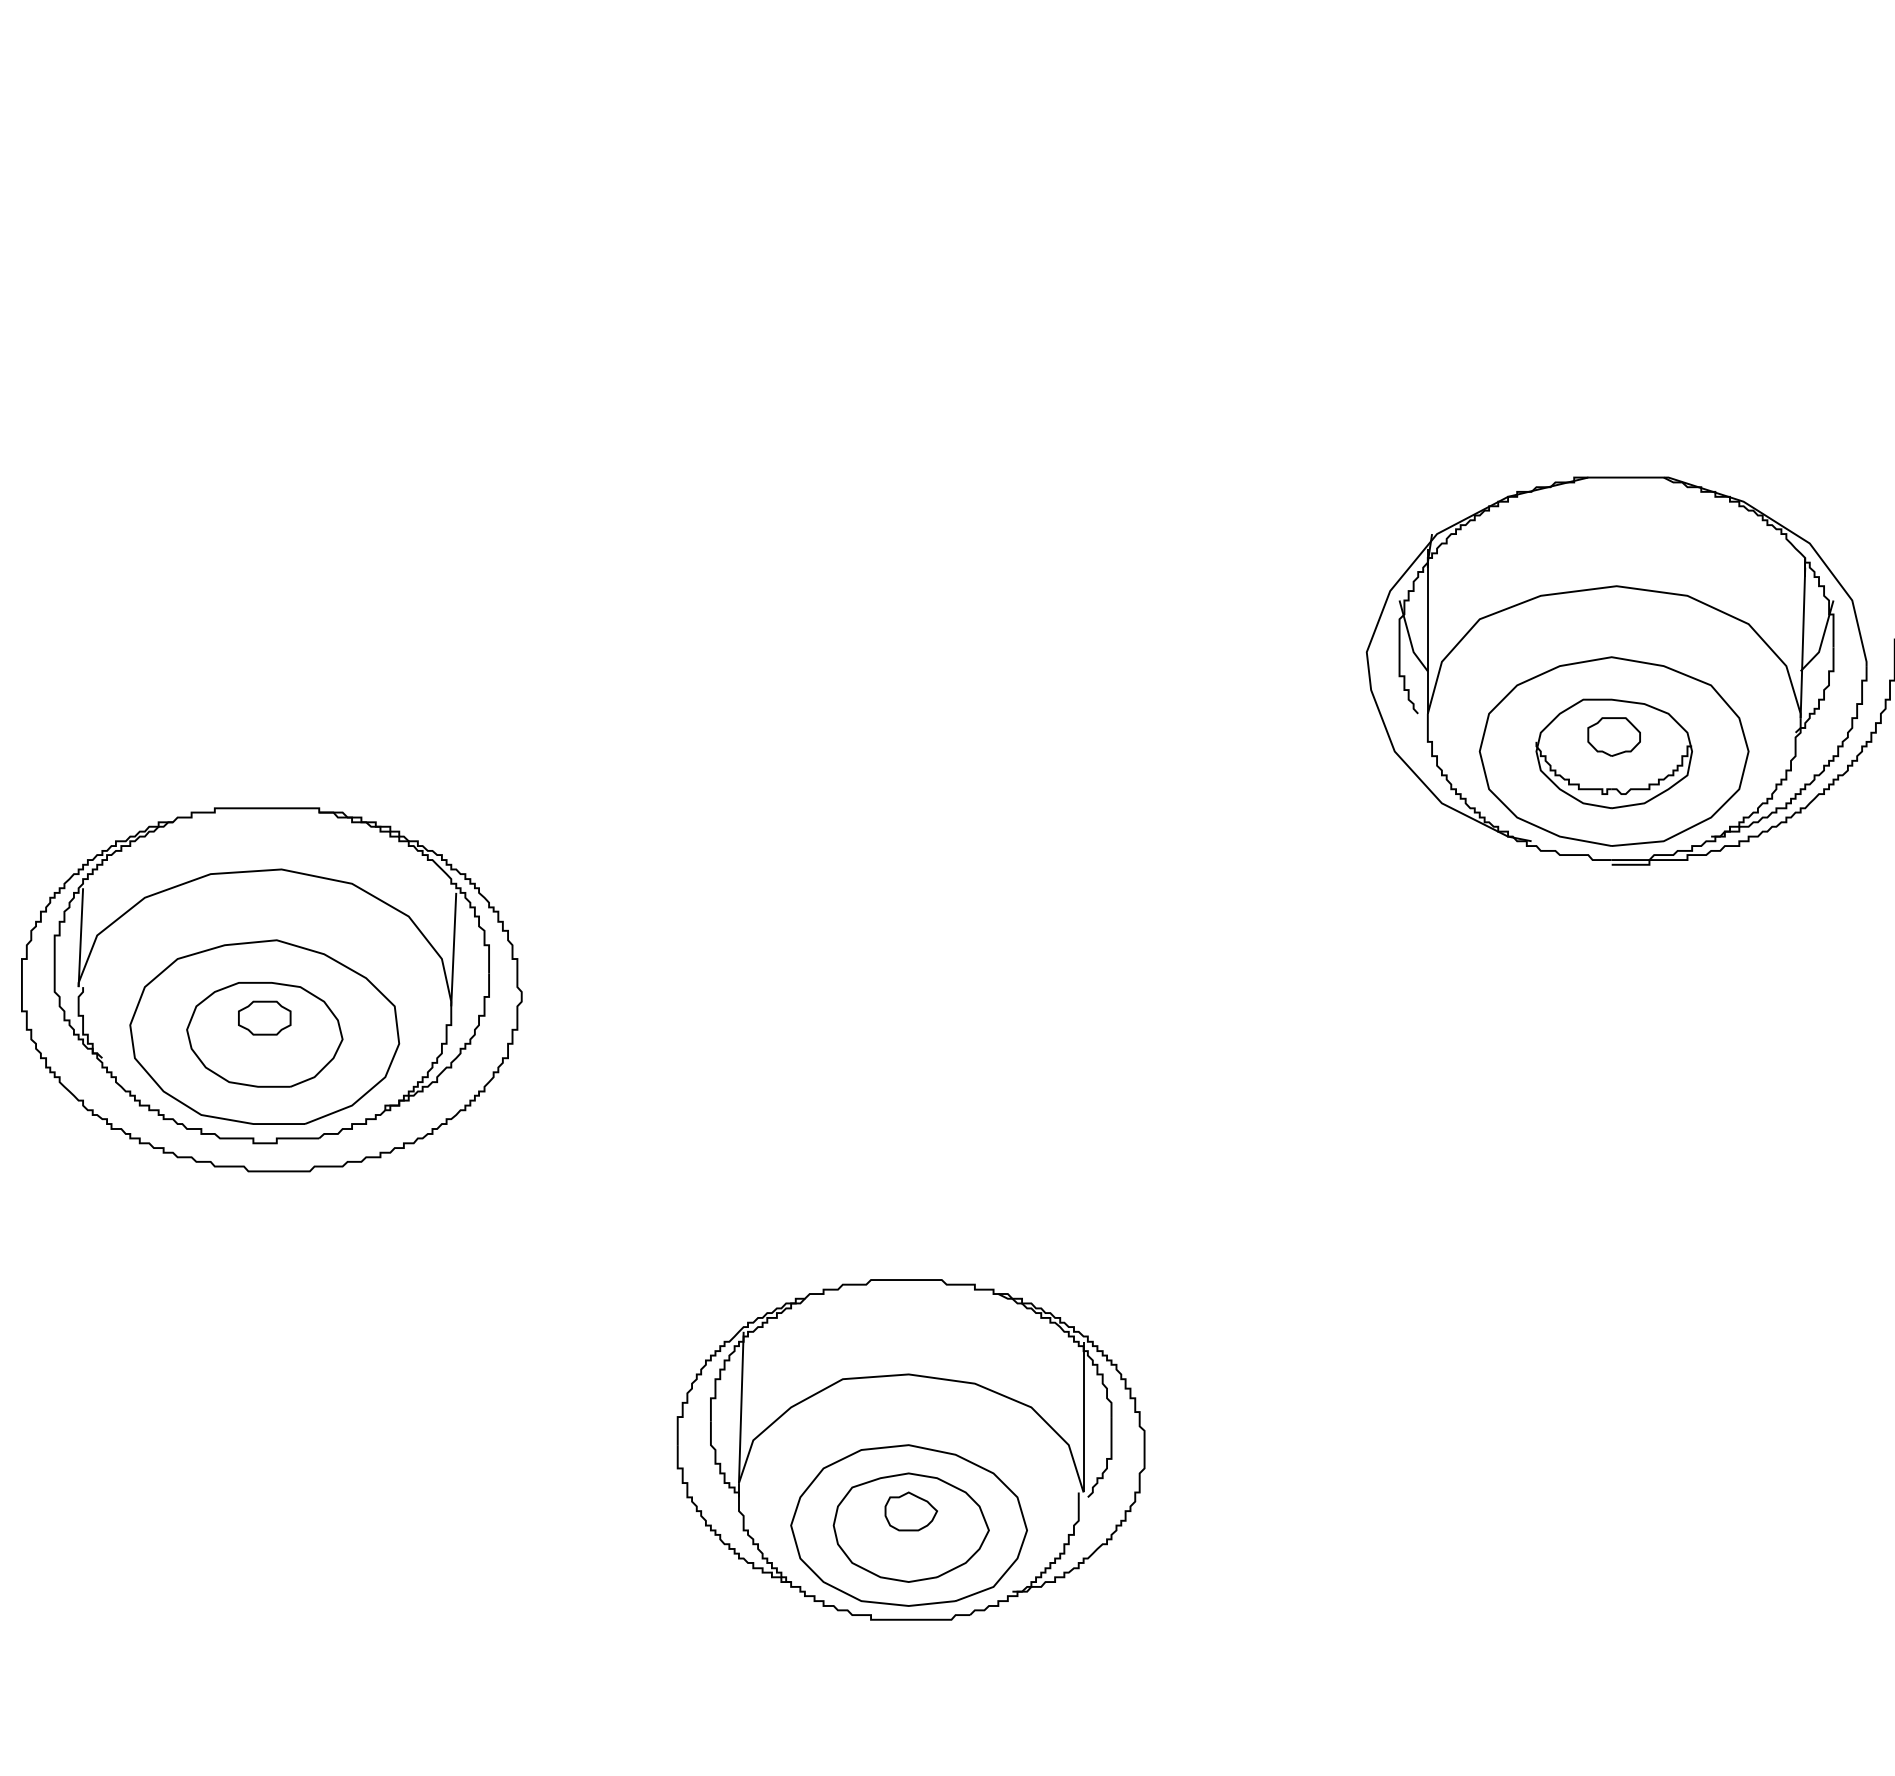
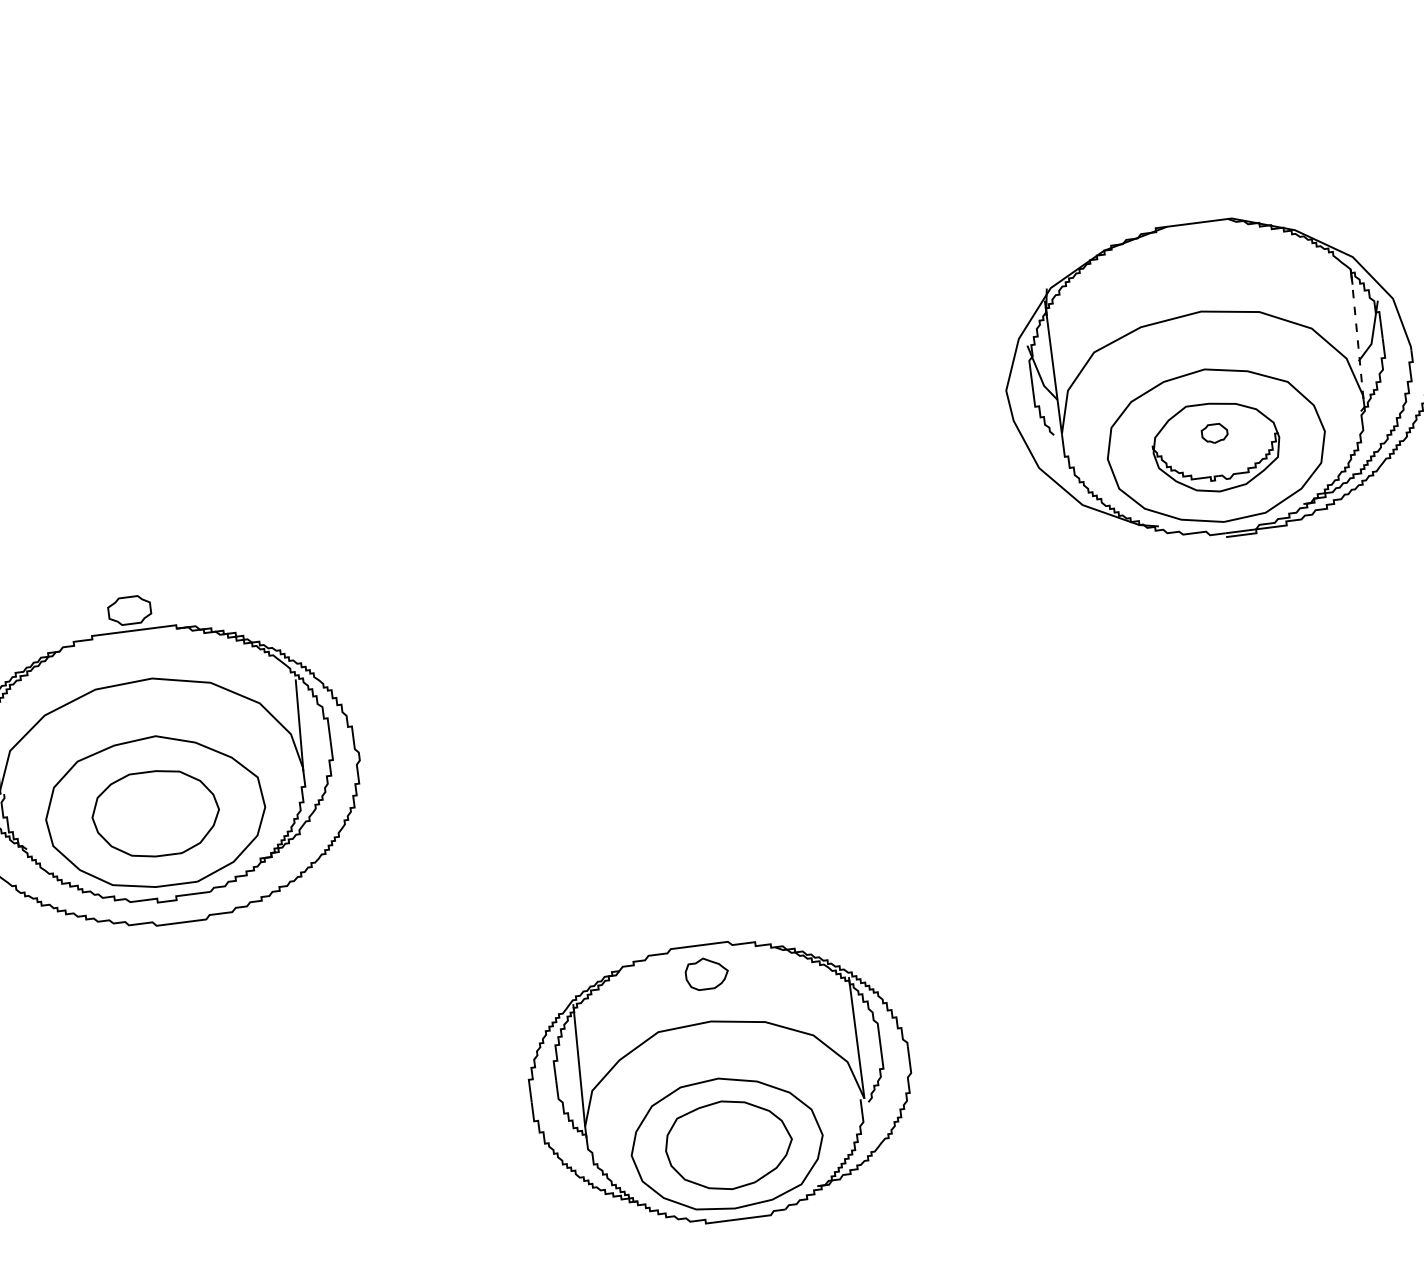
line: (1802, 642) -> (1357, 337), solid -> dashed
part: (1613, 736) -> (1214, 433), size x0.6
part: (264, 1017) -> (129, 610), moved
part: (910, 1511) -> (706, 973), moved

